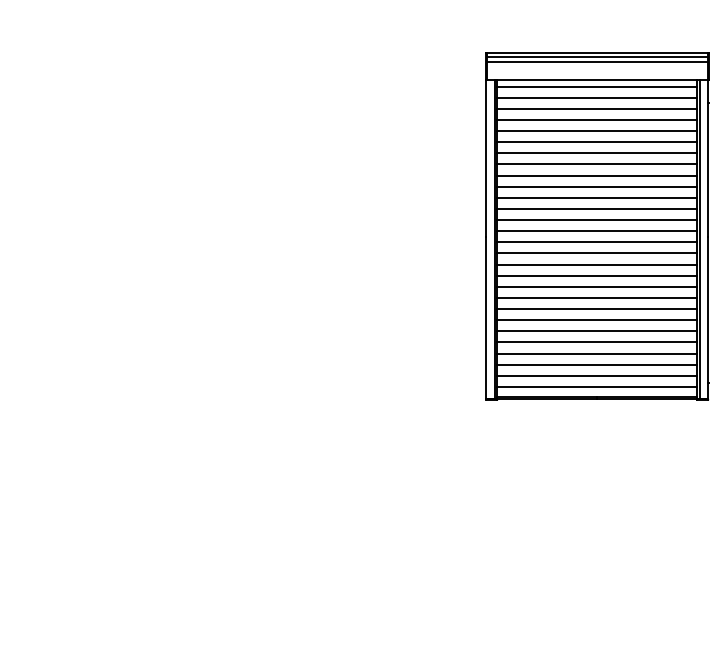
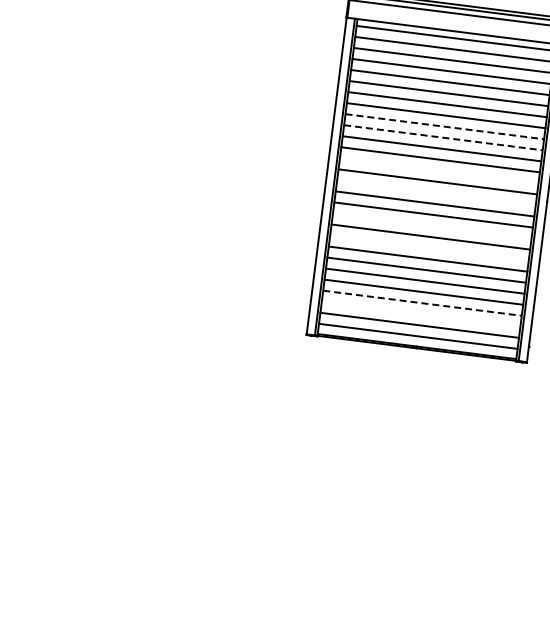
line: (597, 175) -> (444, 126), solid -> dashed
line: (597, 186) -> (443, 137), solid -> dashed
line: (597, 220) -> (439, 171), removed
line: (597, 242) -> (436, 193), removed
line: (597, 275) -> (432, 225), removed
line: (597, 297) -> (429, 247), removed
line: (597, 353) -> (422, 303), solid -> dashed
line: (597, 364) -> (421, 314), removed

